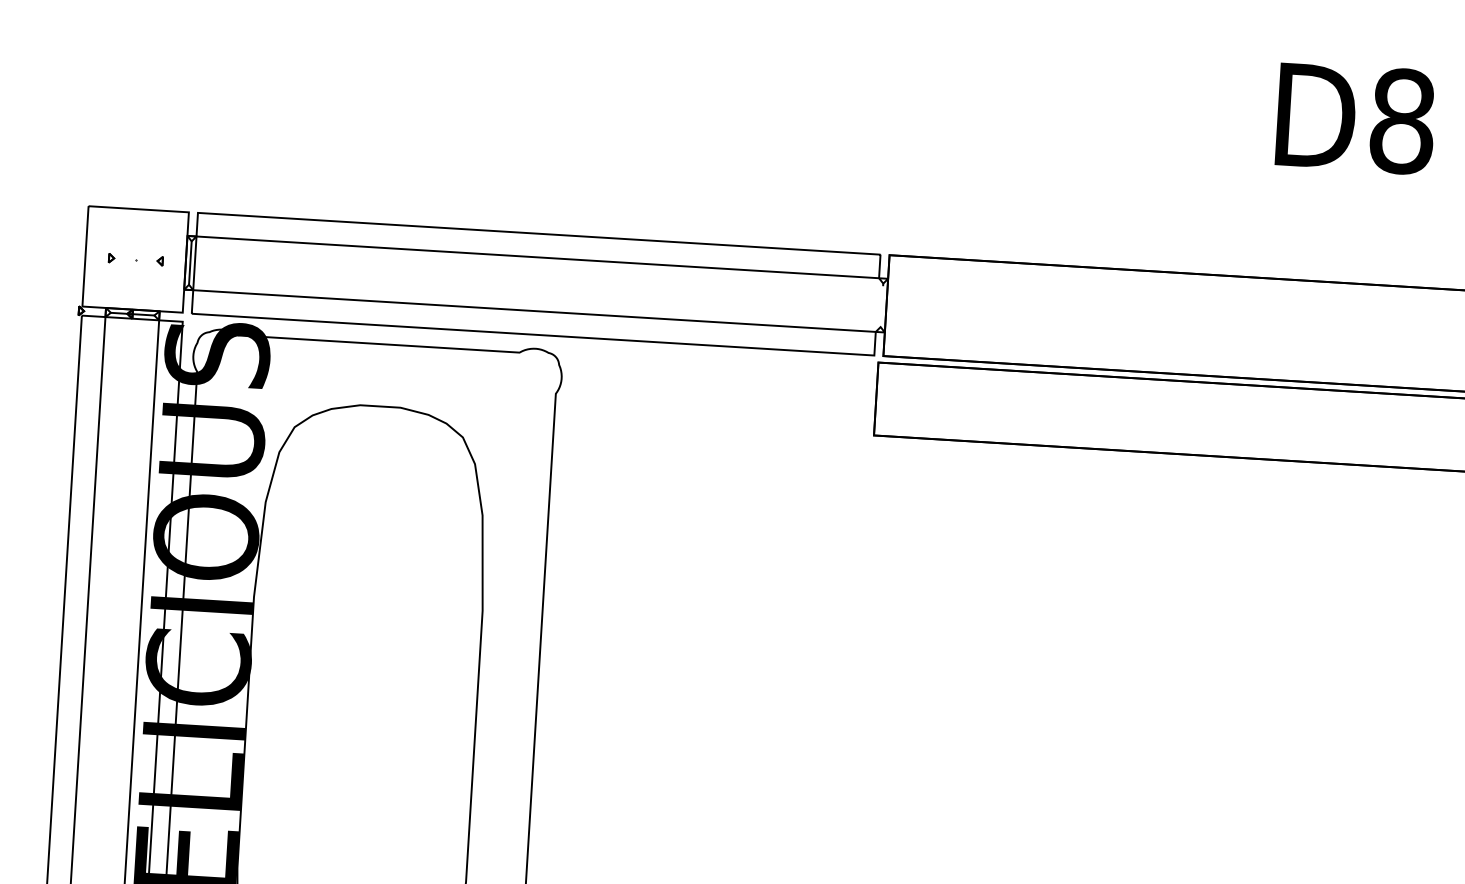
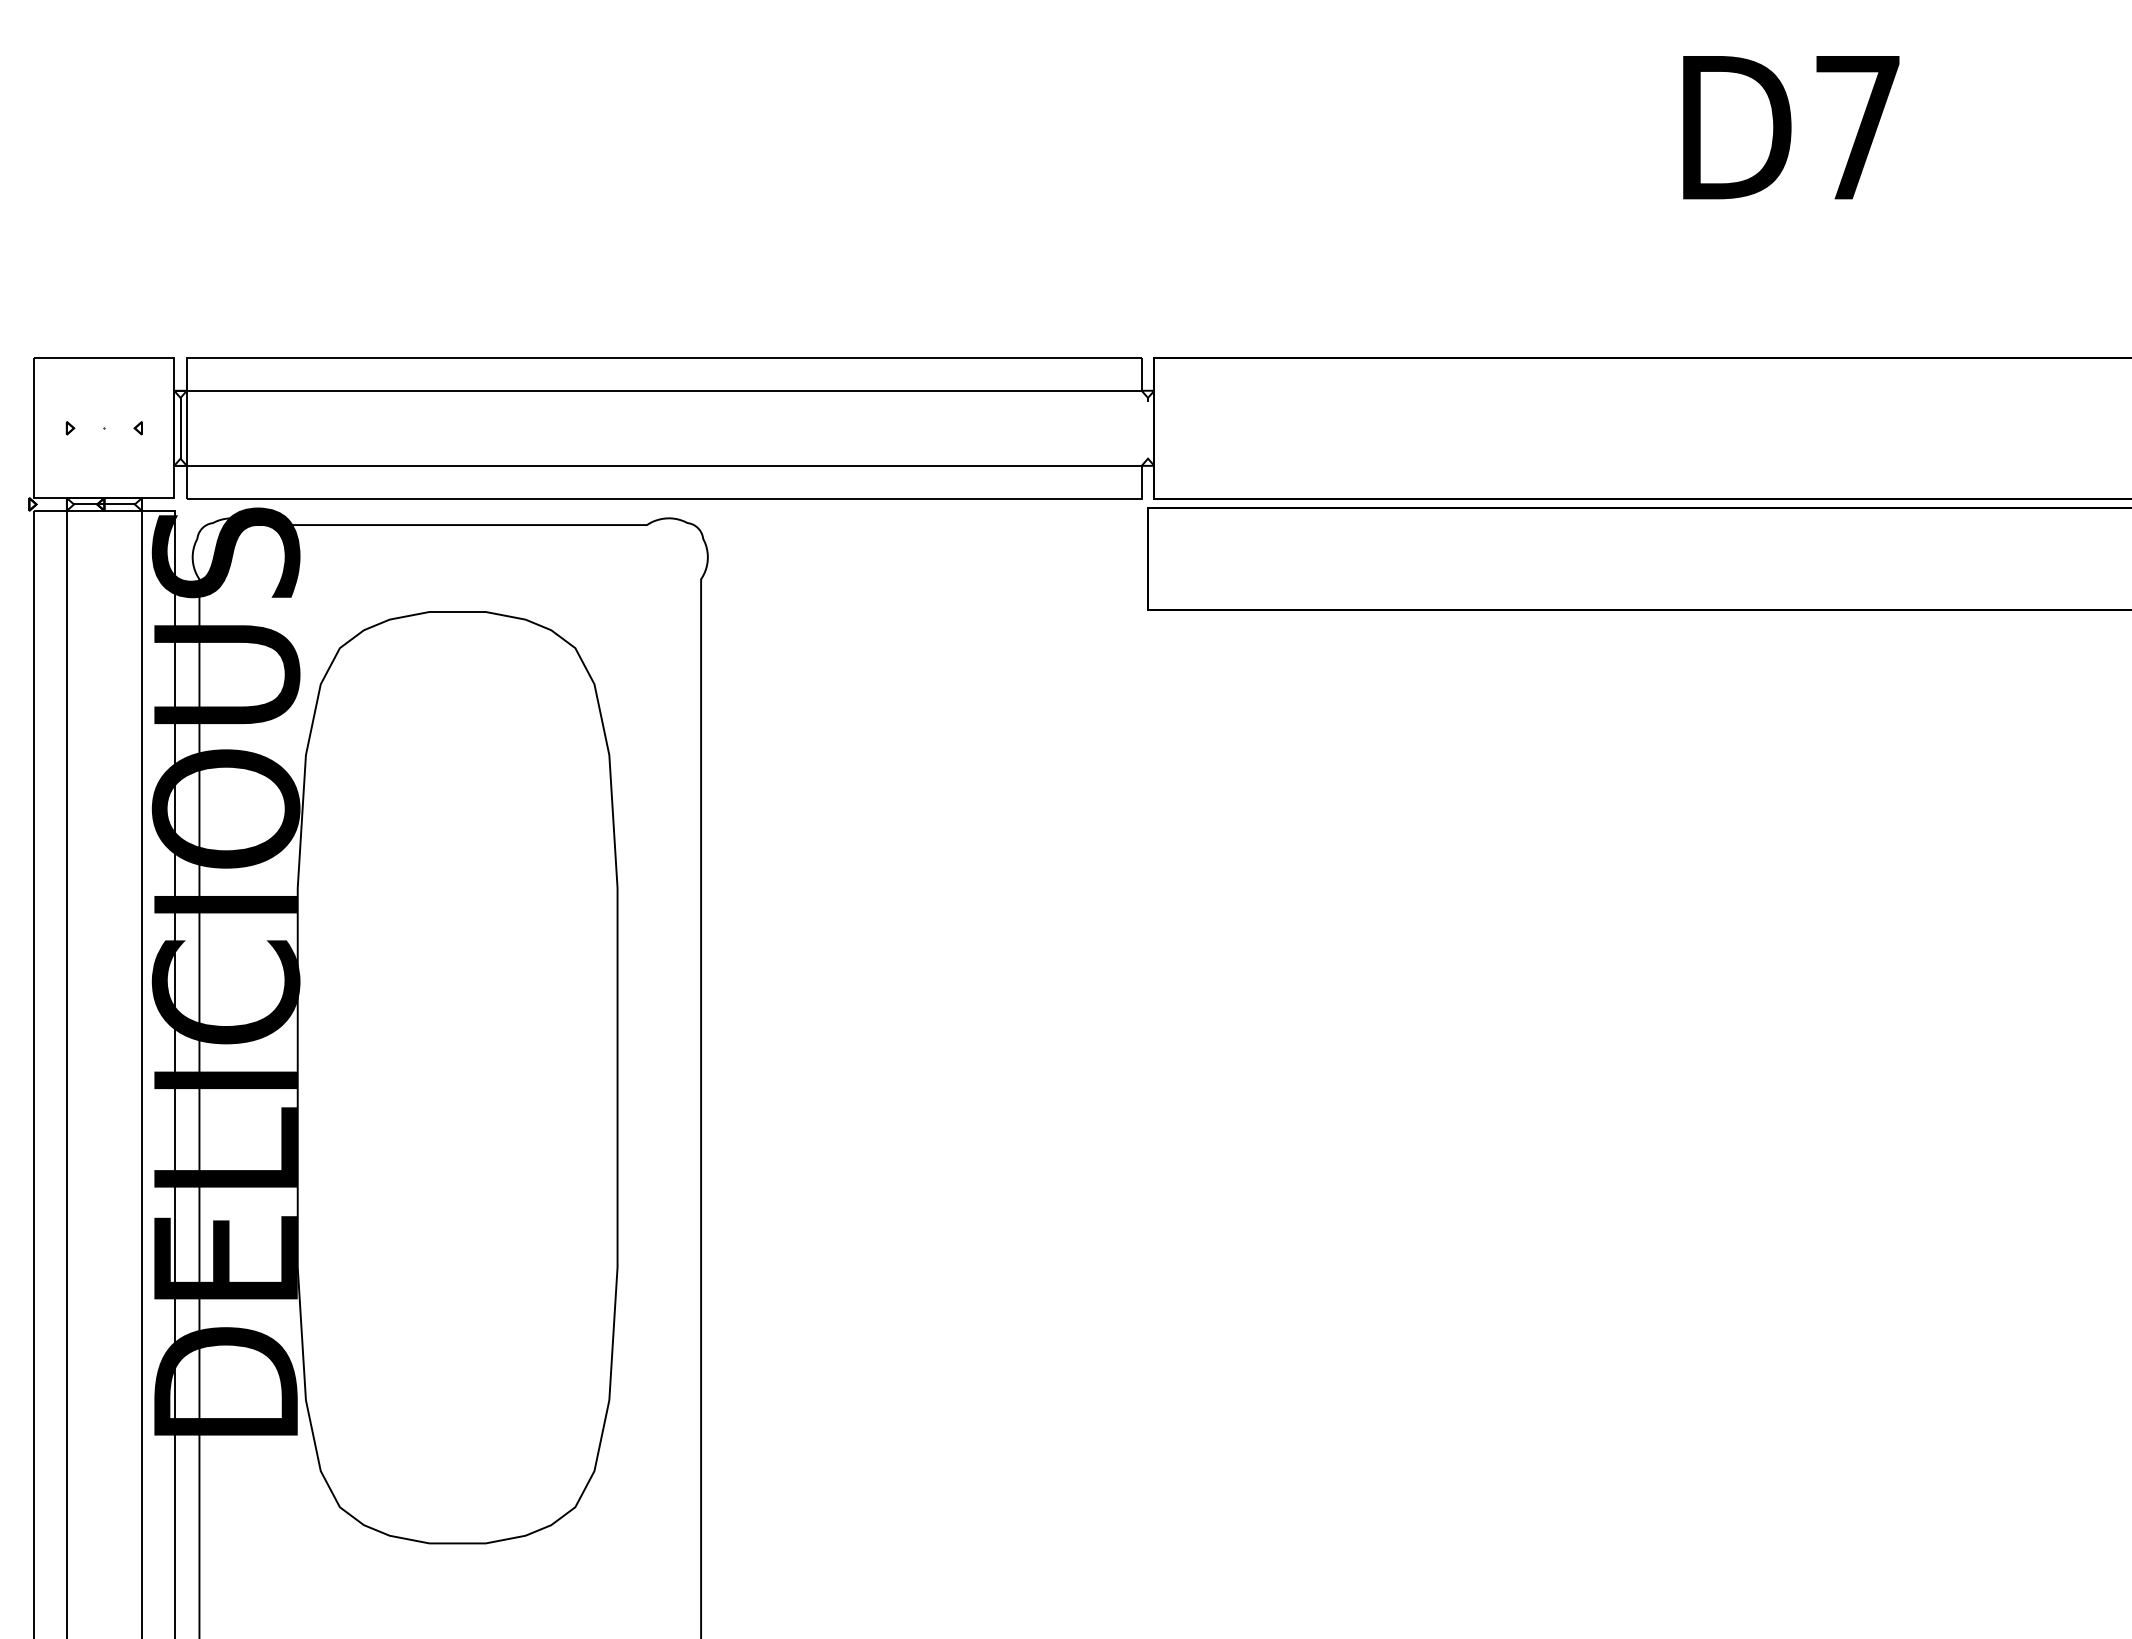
text: (1403, 121) -> (1858, 127), D8 -> D7

